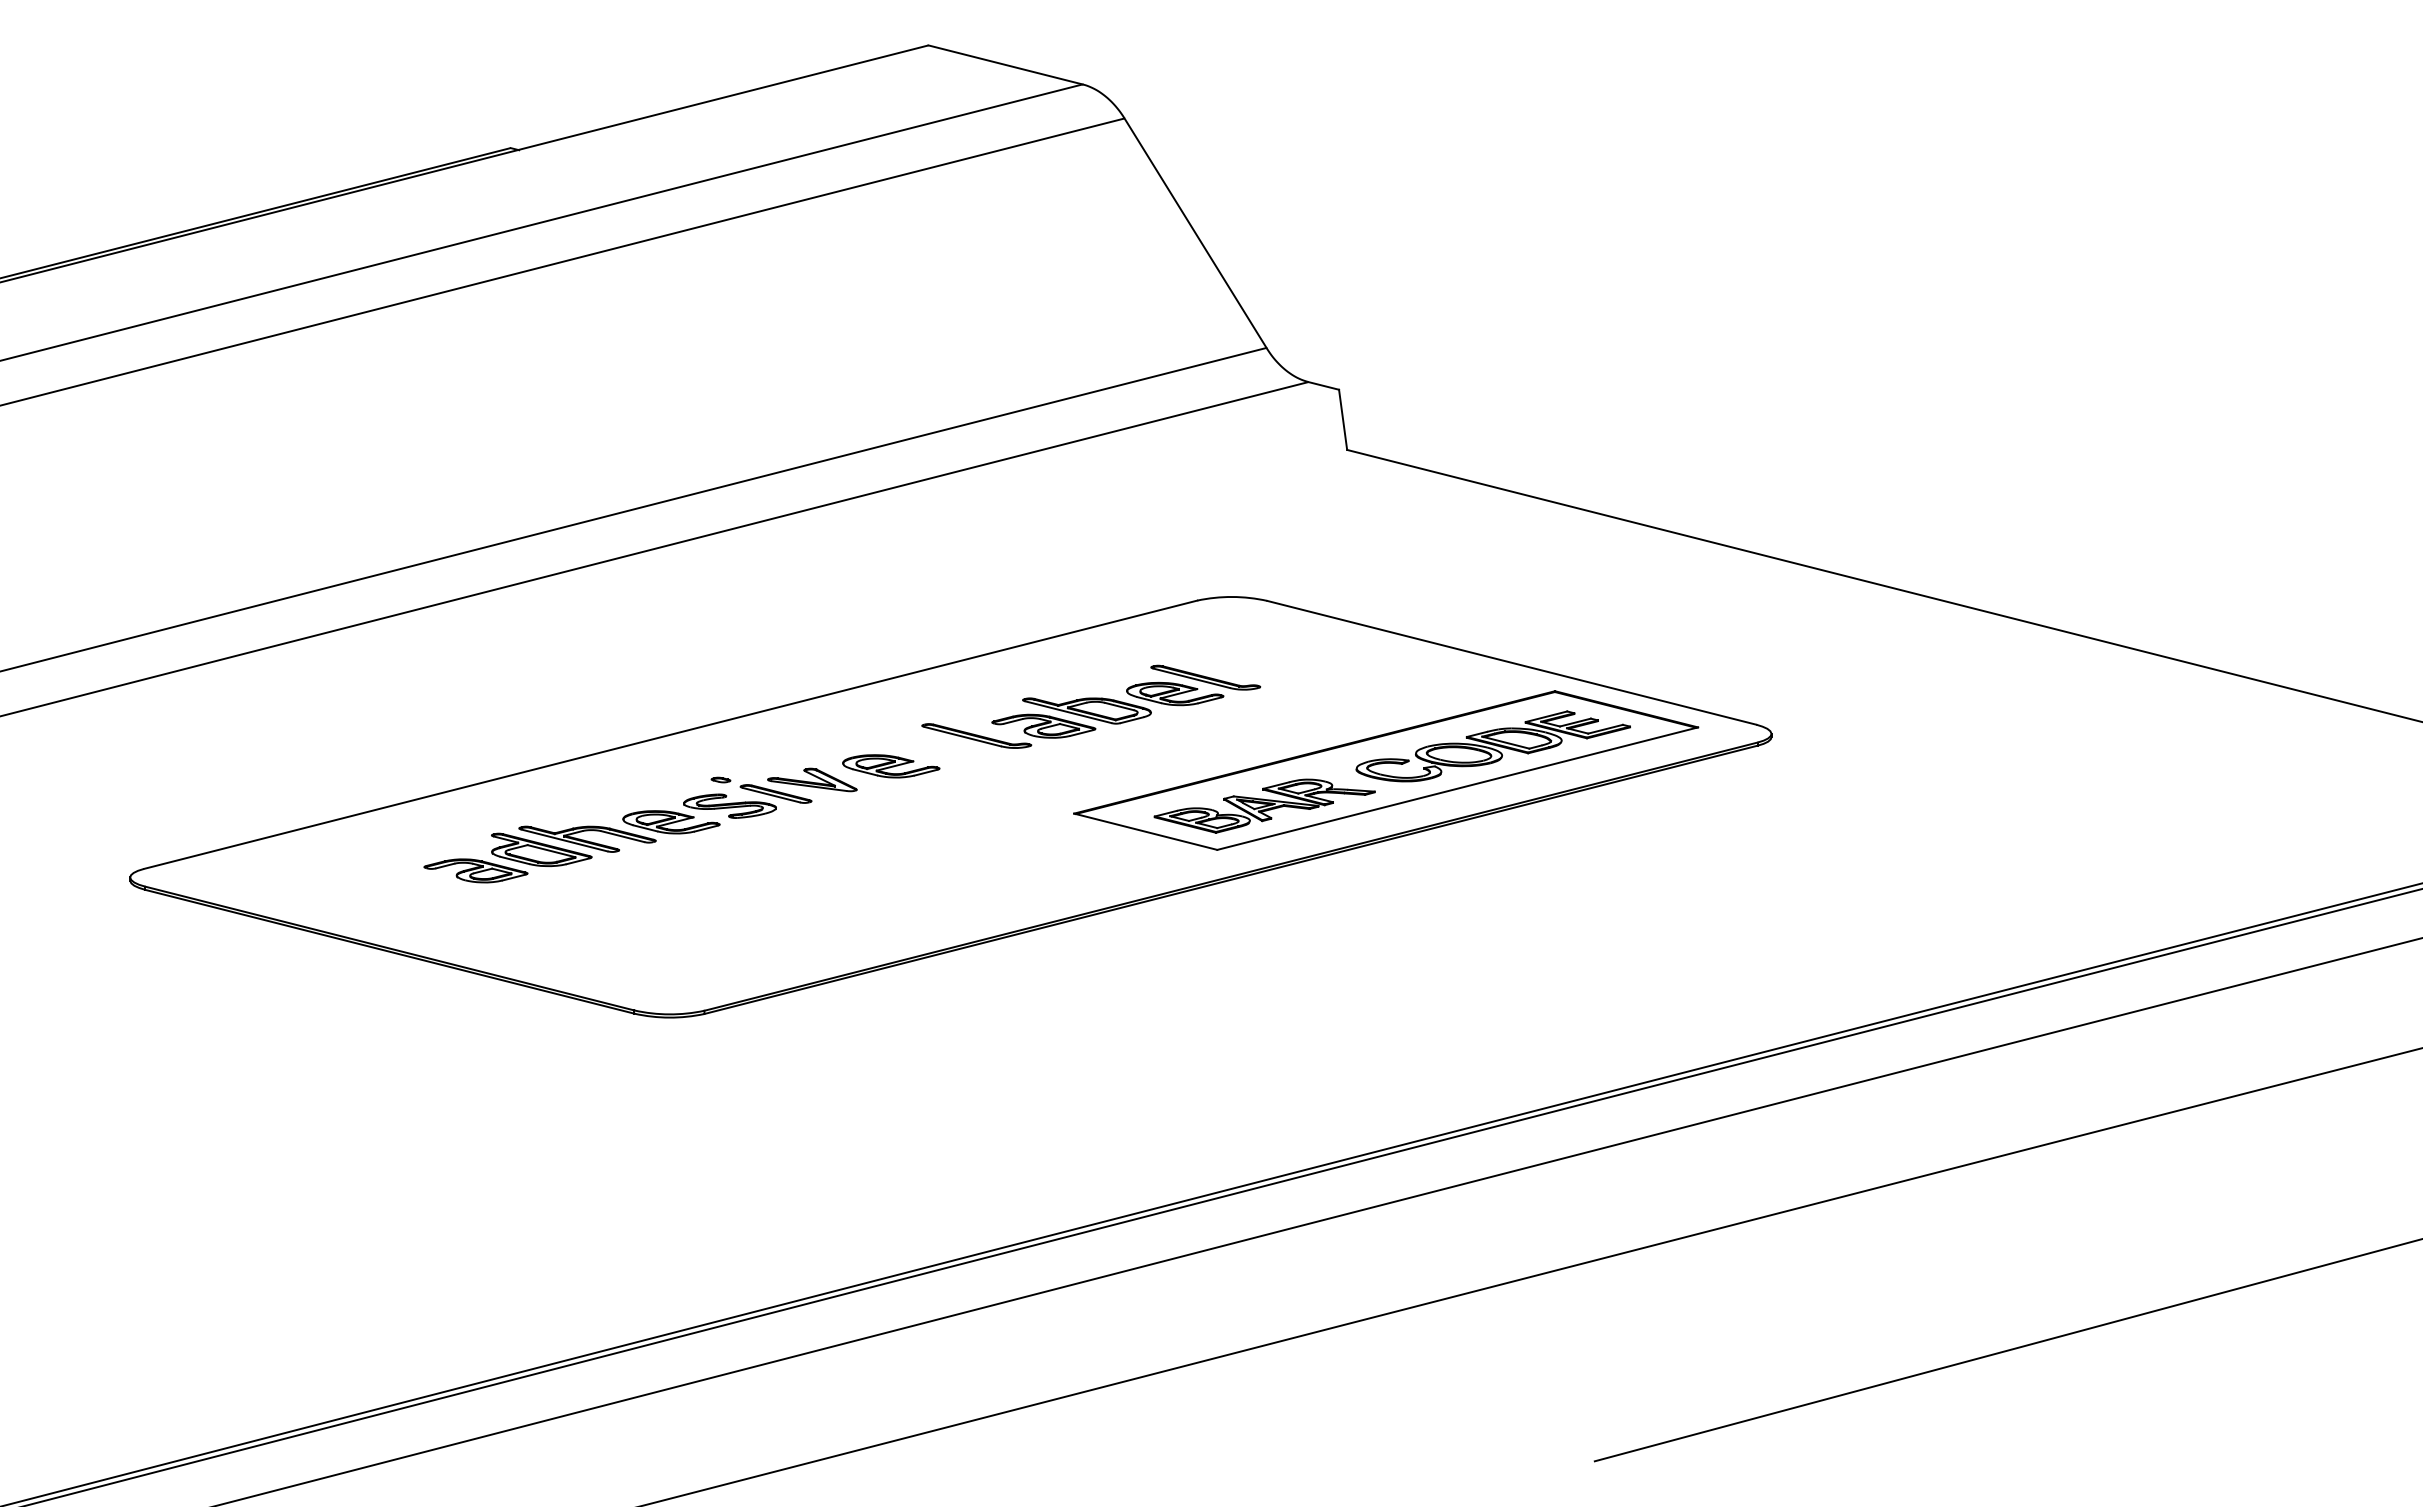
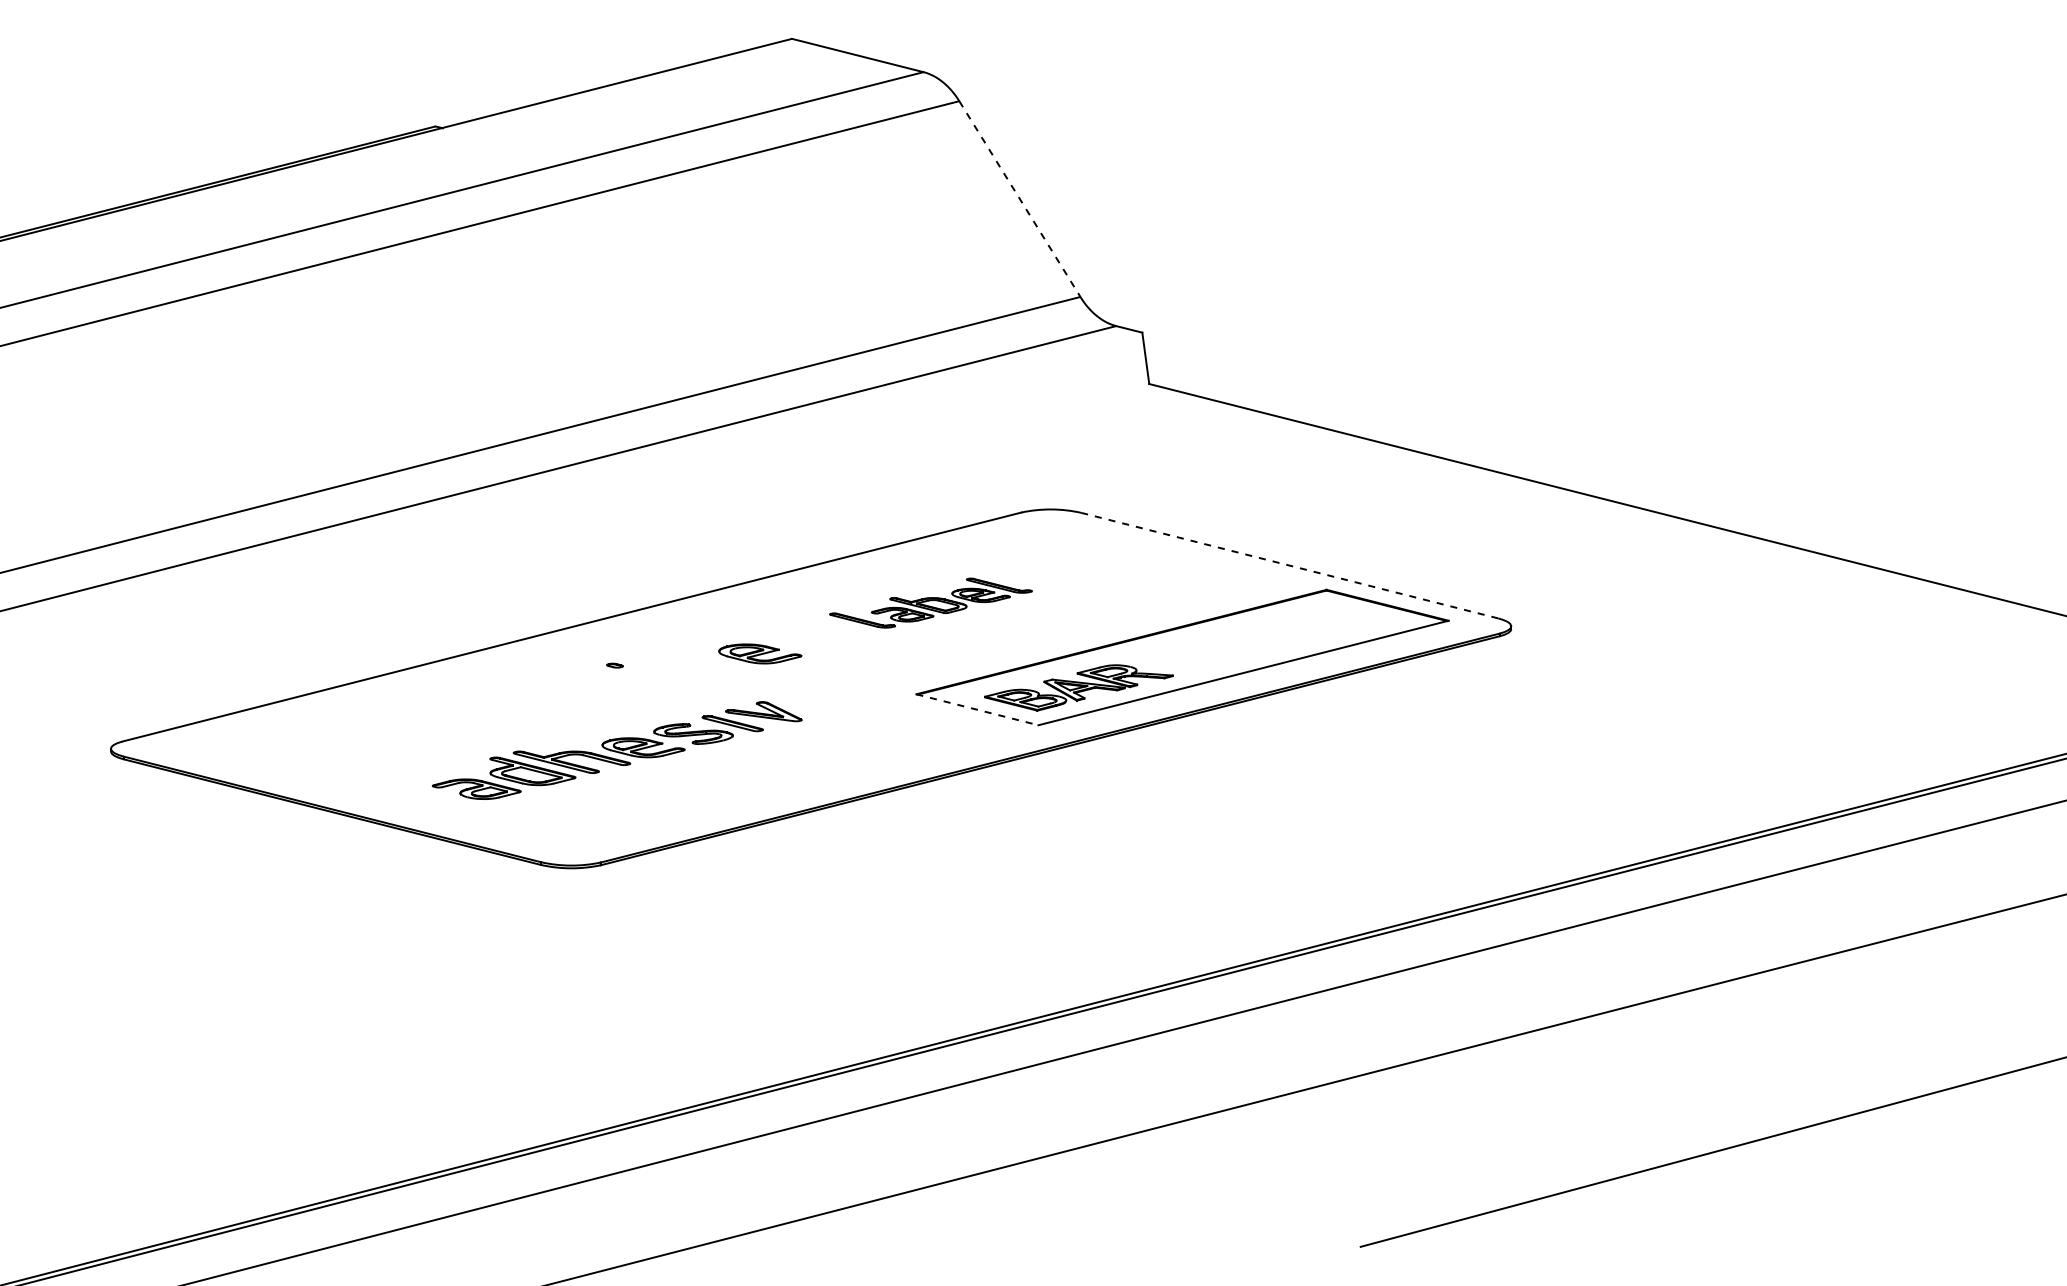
line: (1195, 233) -> (1019, 199), solid -> dashed
line: (1512, 662) -> (1290, 565), solid -> dashed
part: (1091, 706) -> (931, 602), size x0.7
part: (1492, 746) -> (1273, 637), removed
part: (640, 825) -> (617, 750), moved
line: (1145, 831) -> (977, 709), solid -> dashed

